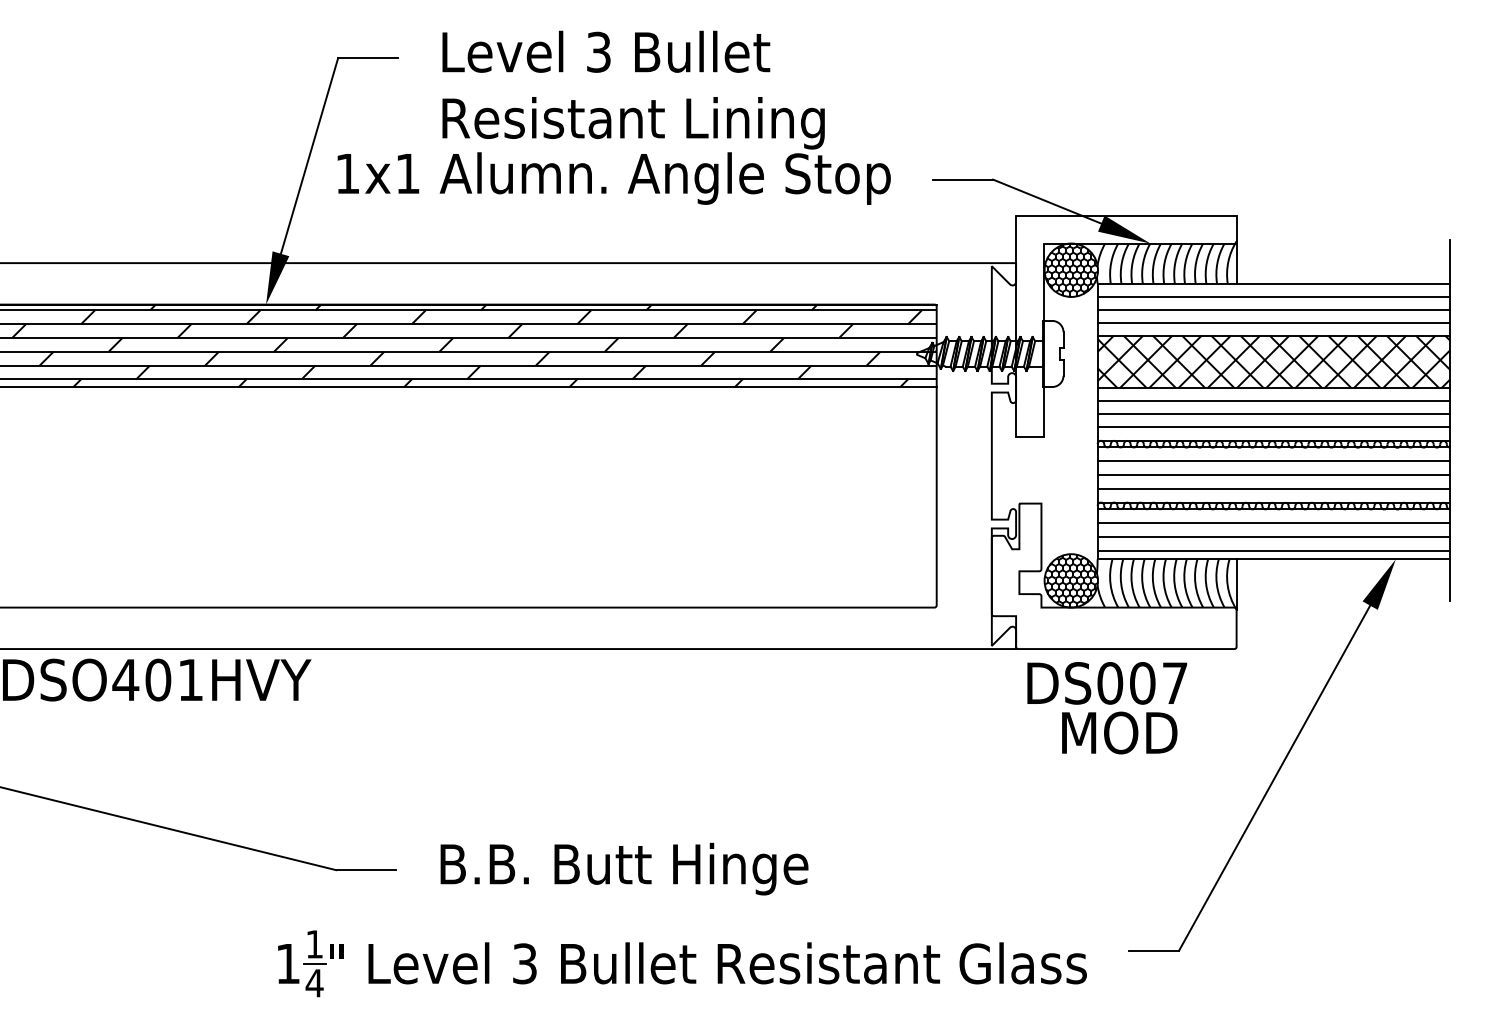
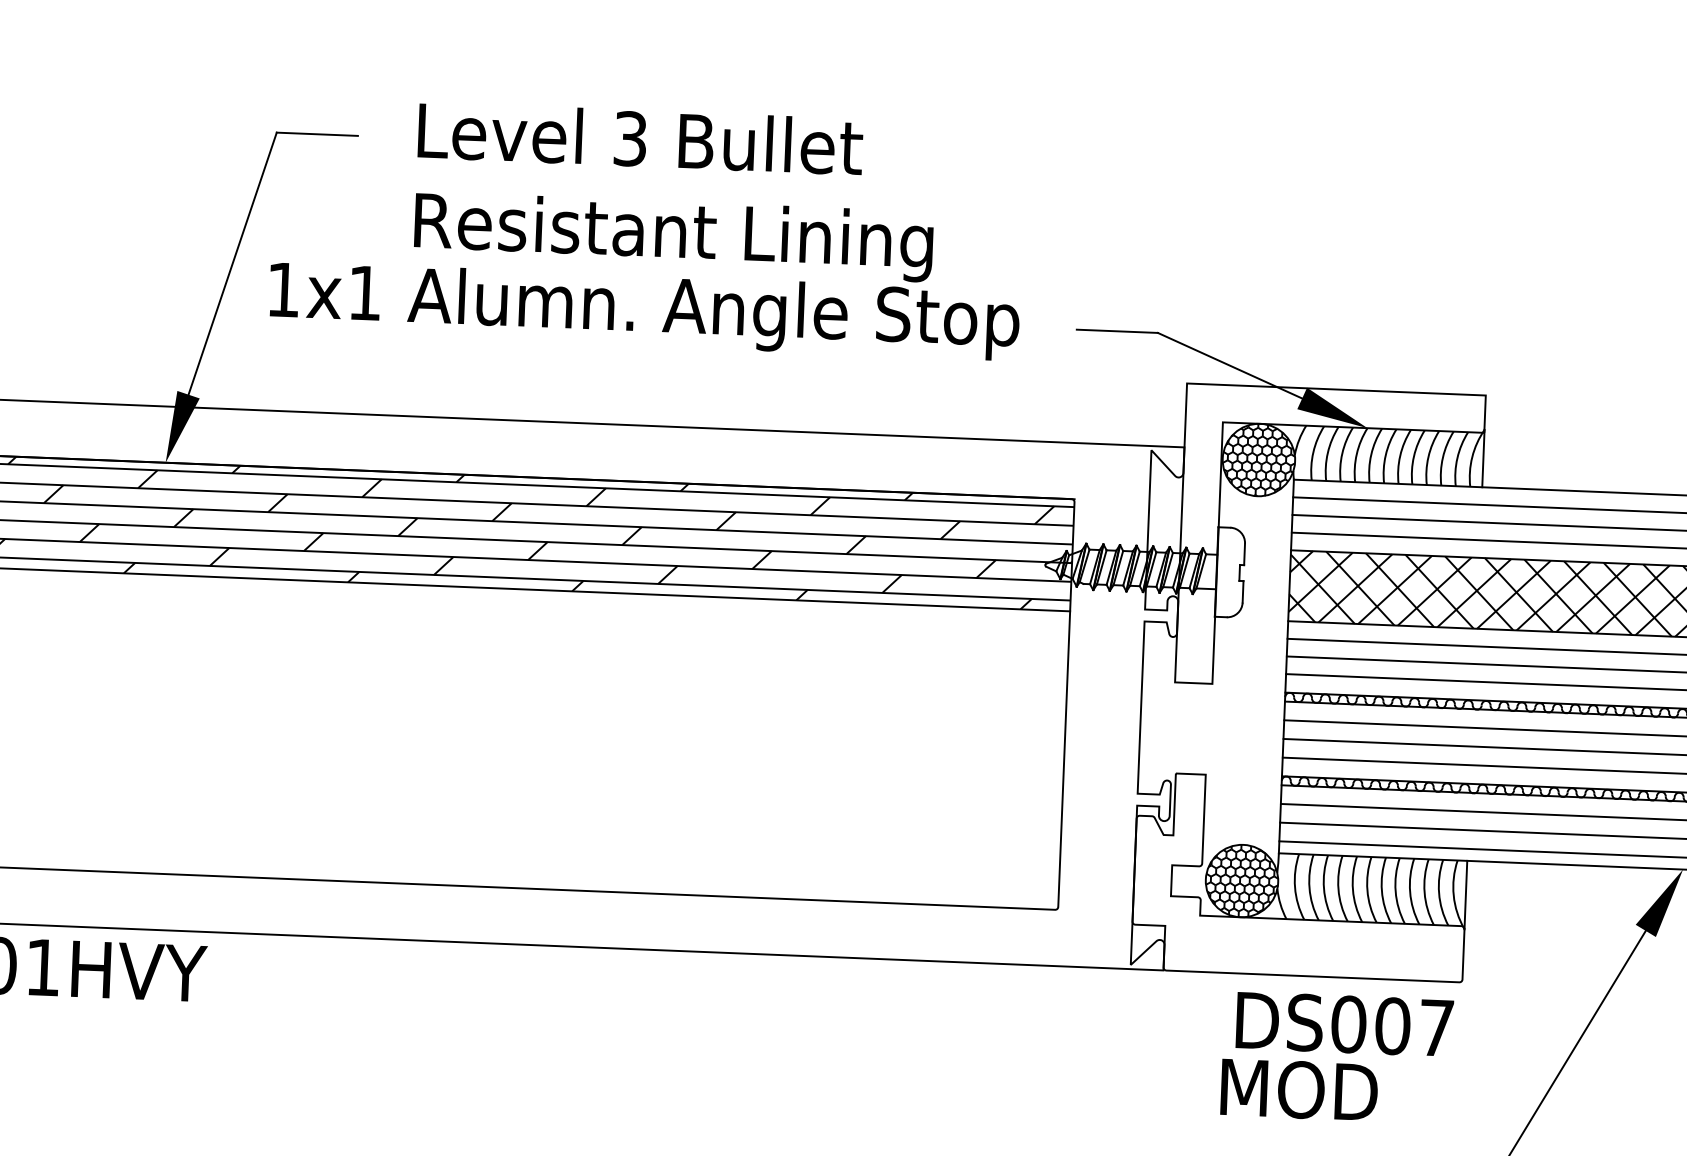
text: (1107, 683) -> (1345, 1024), moved

